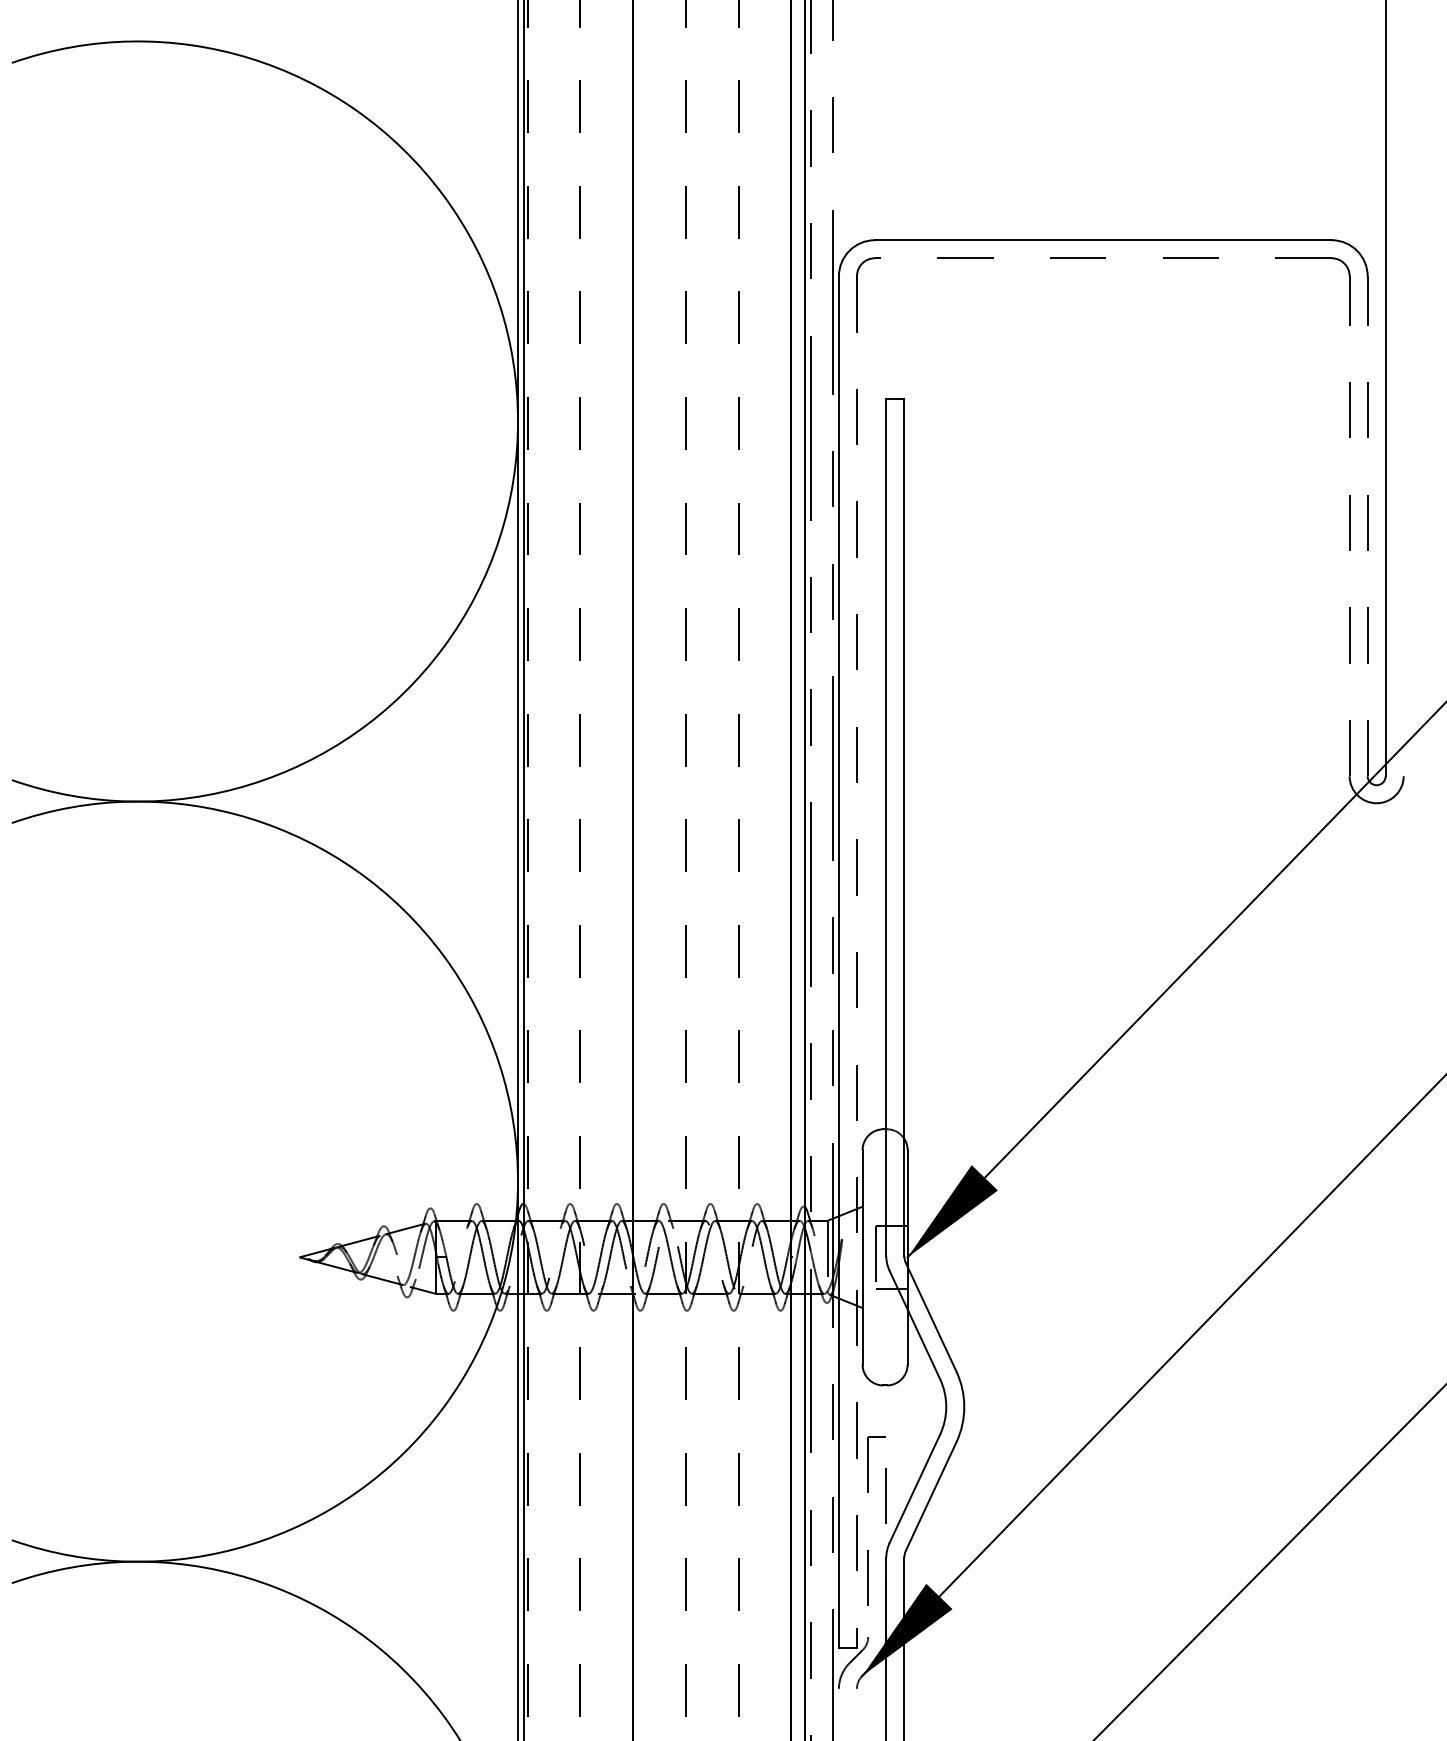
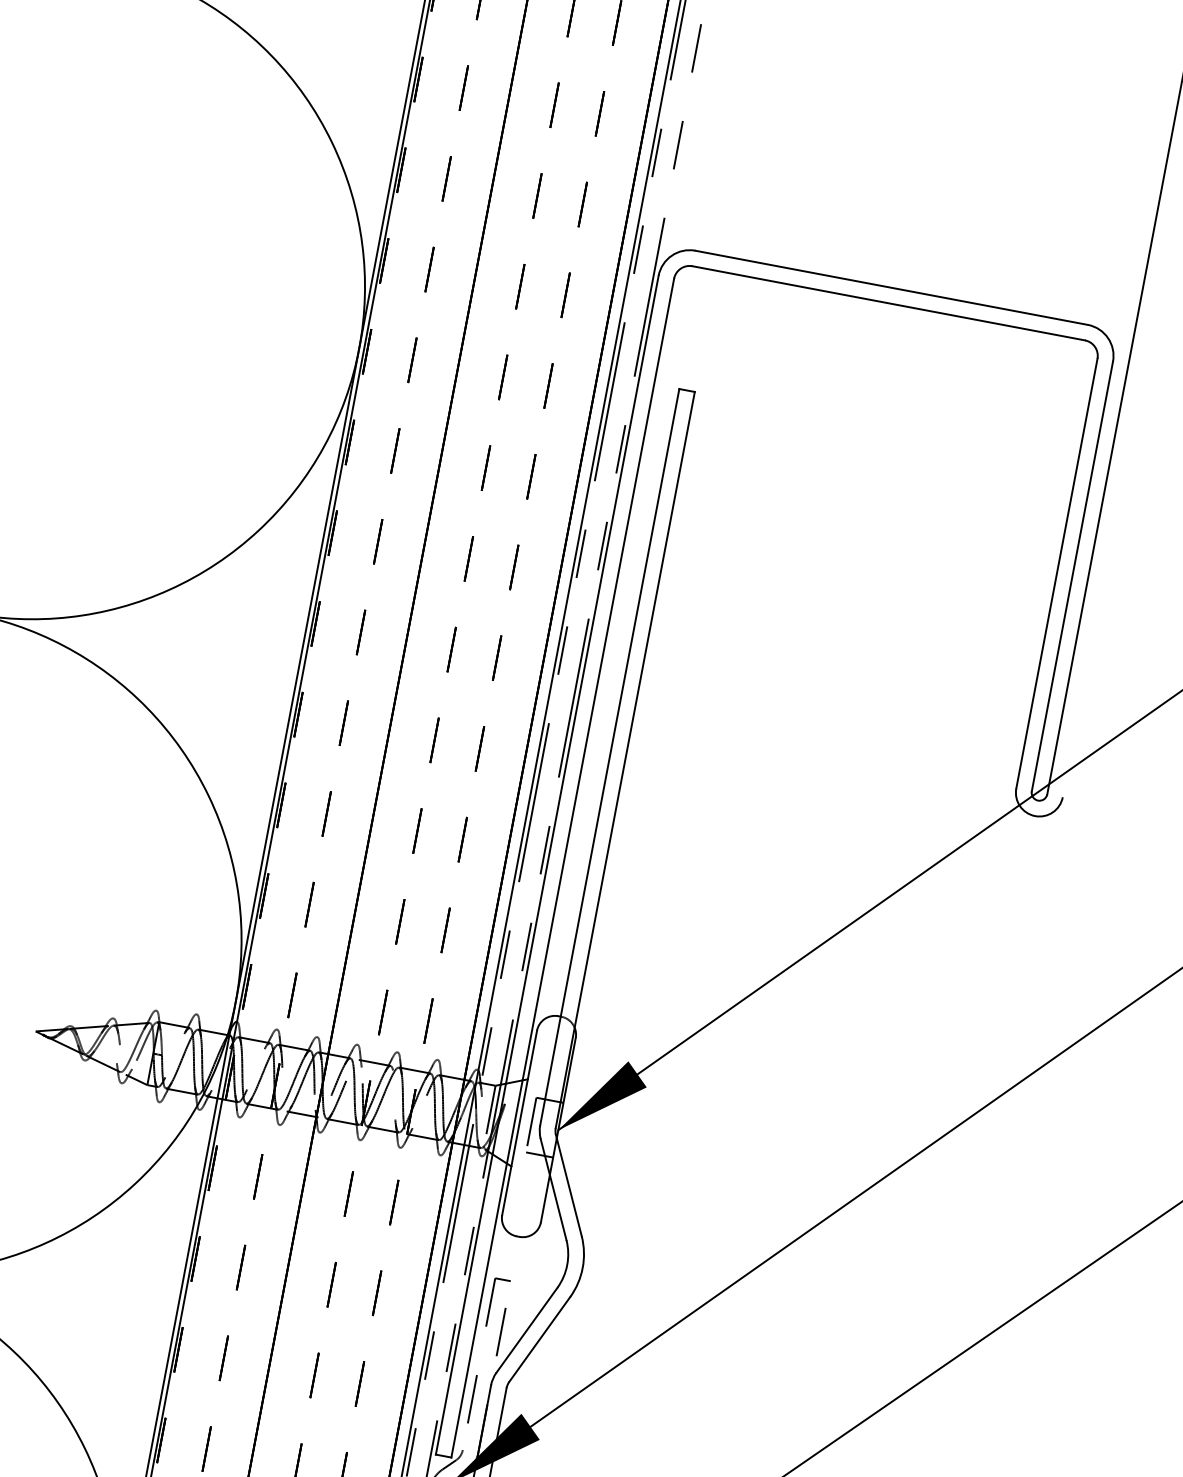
line: (1102, 258) -> (888, 303), dashed -> solid
line: (1349, 526) -> (1056, 573), dashed -> solid
line: (1367, 526) -> (1072, 576), dashed -> solid
line: (856, 962) -> (562, 868), dashed -> solid

